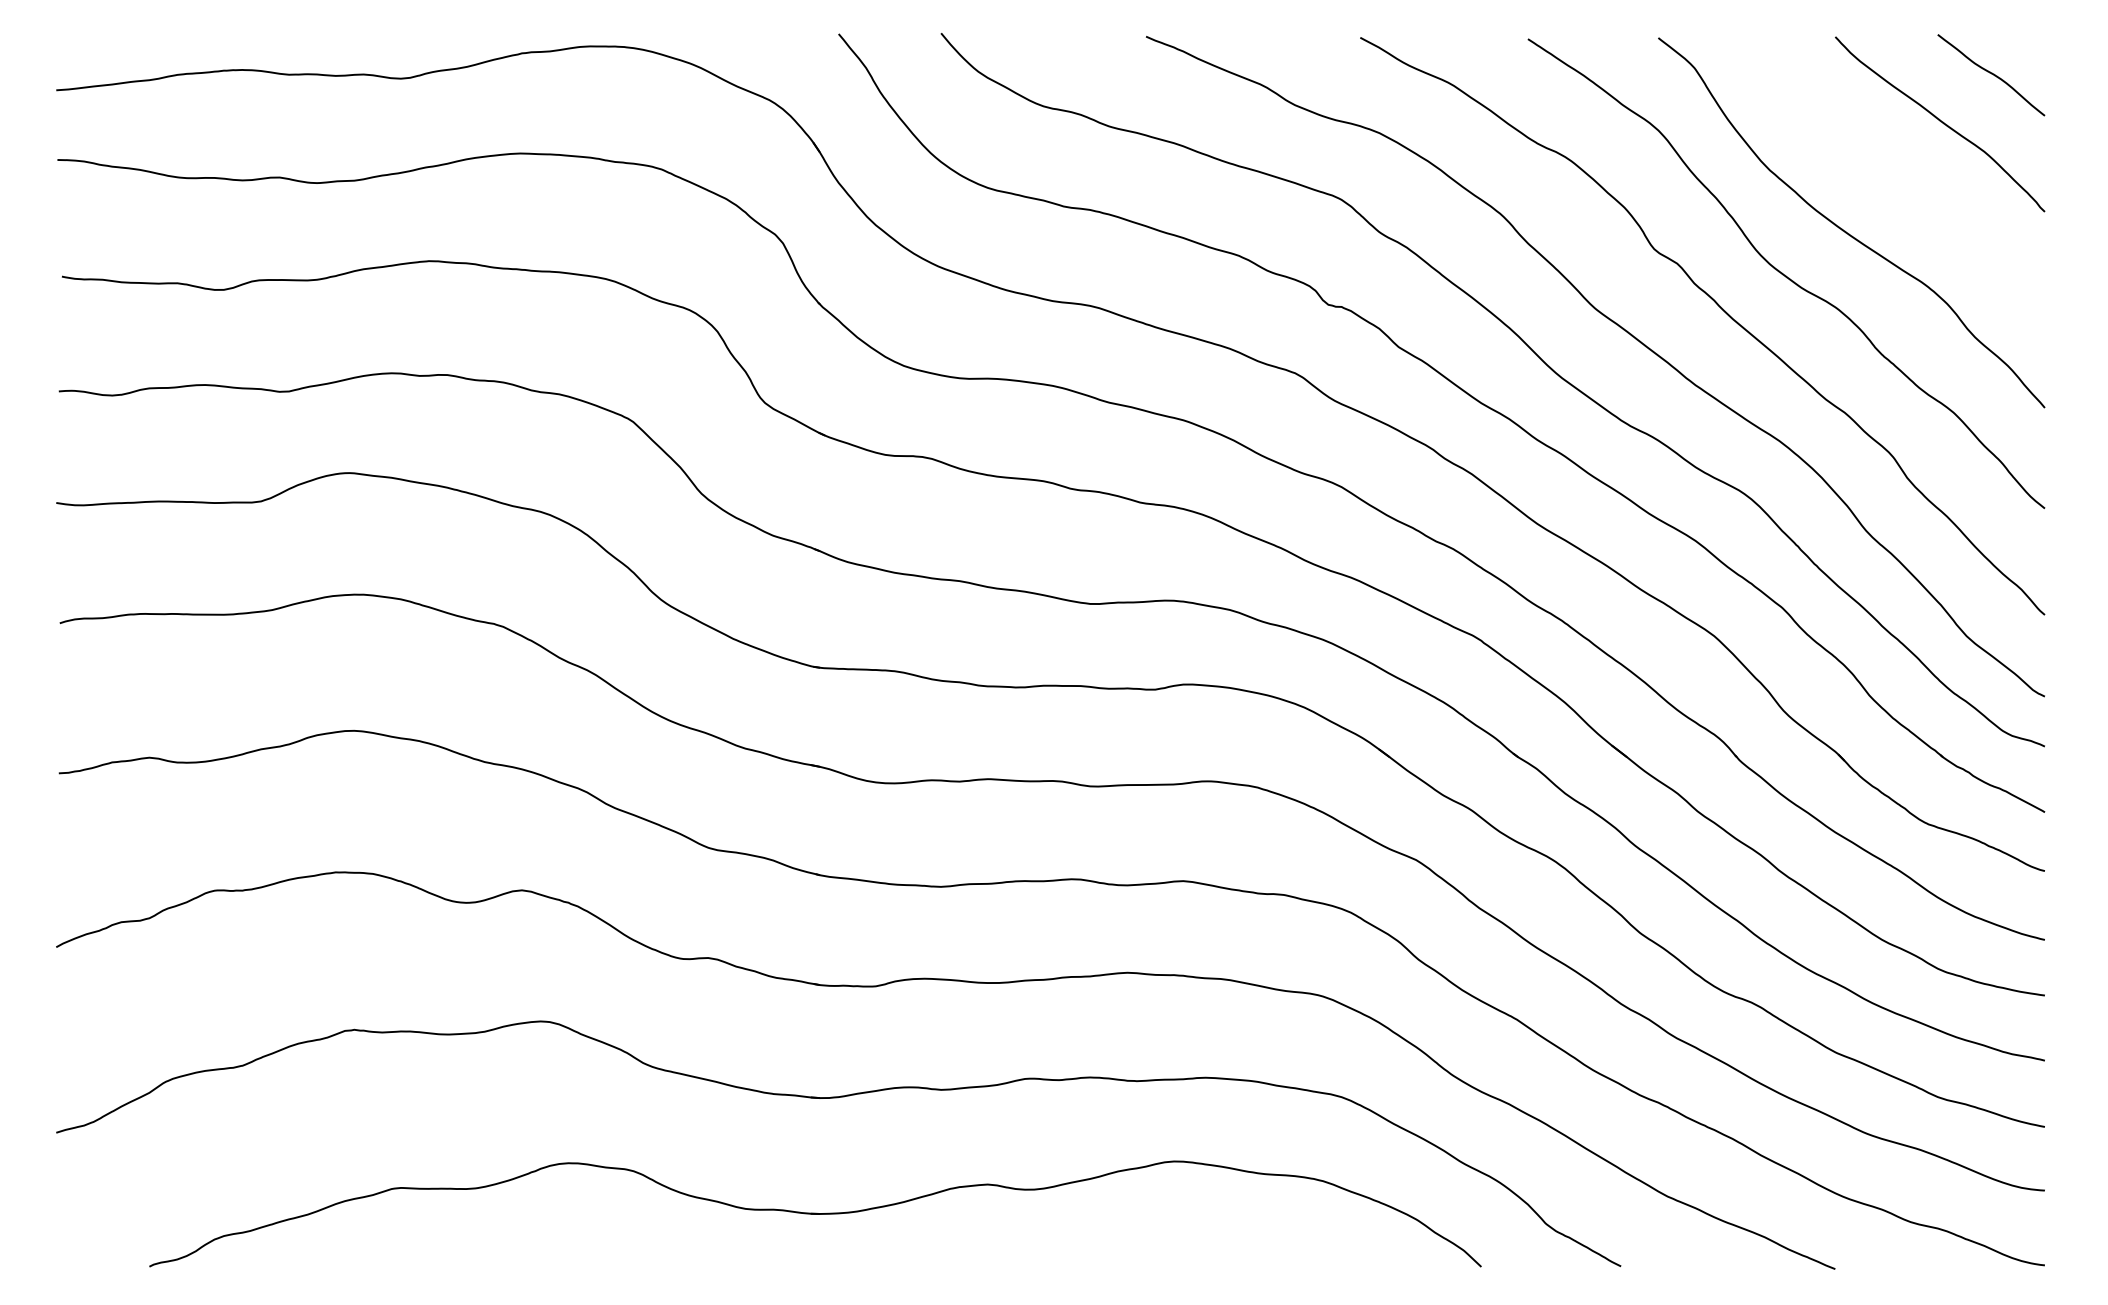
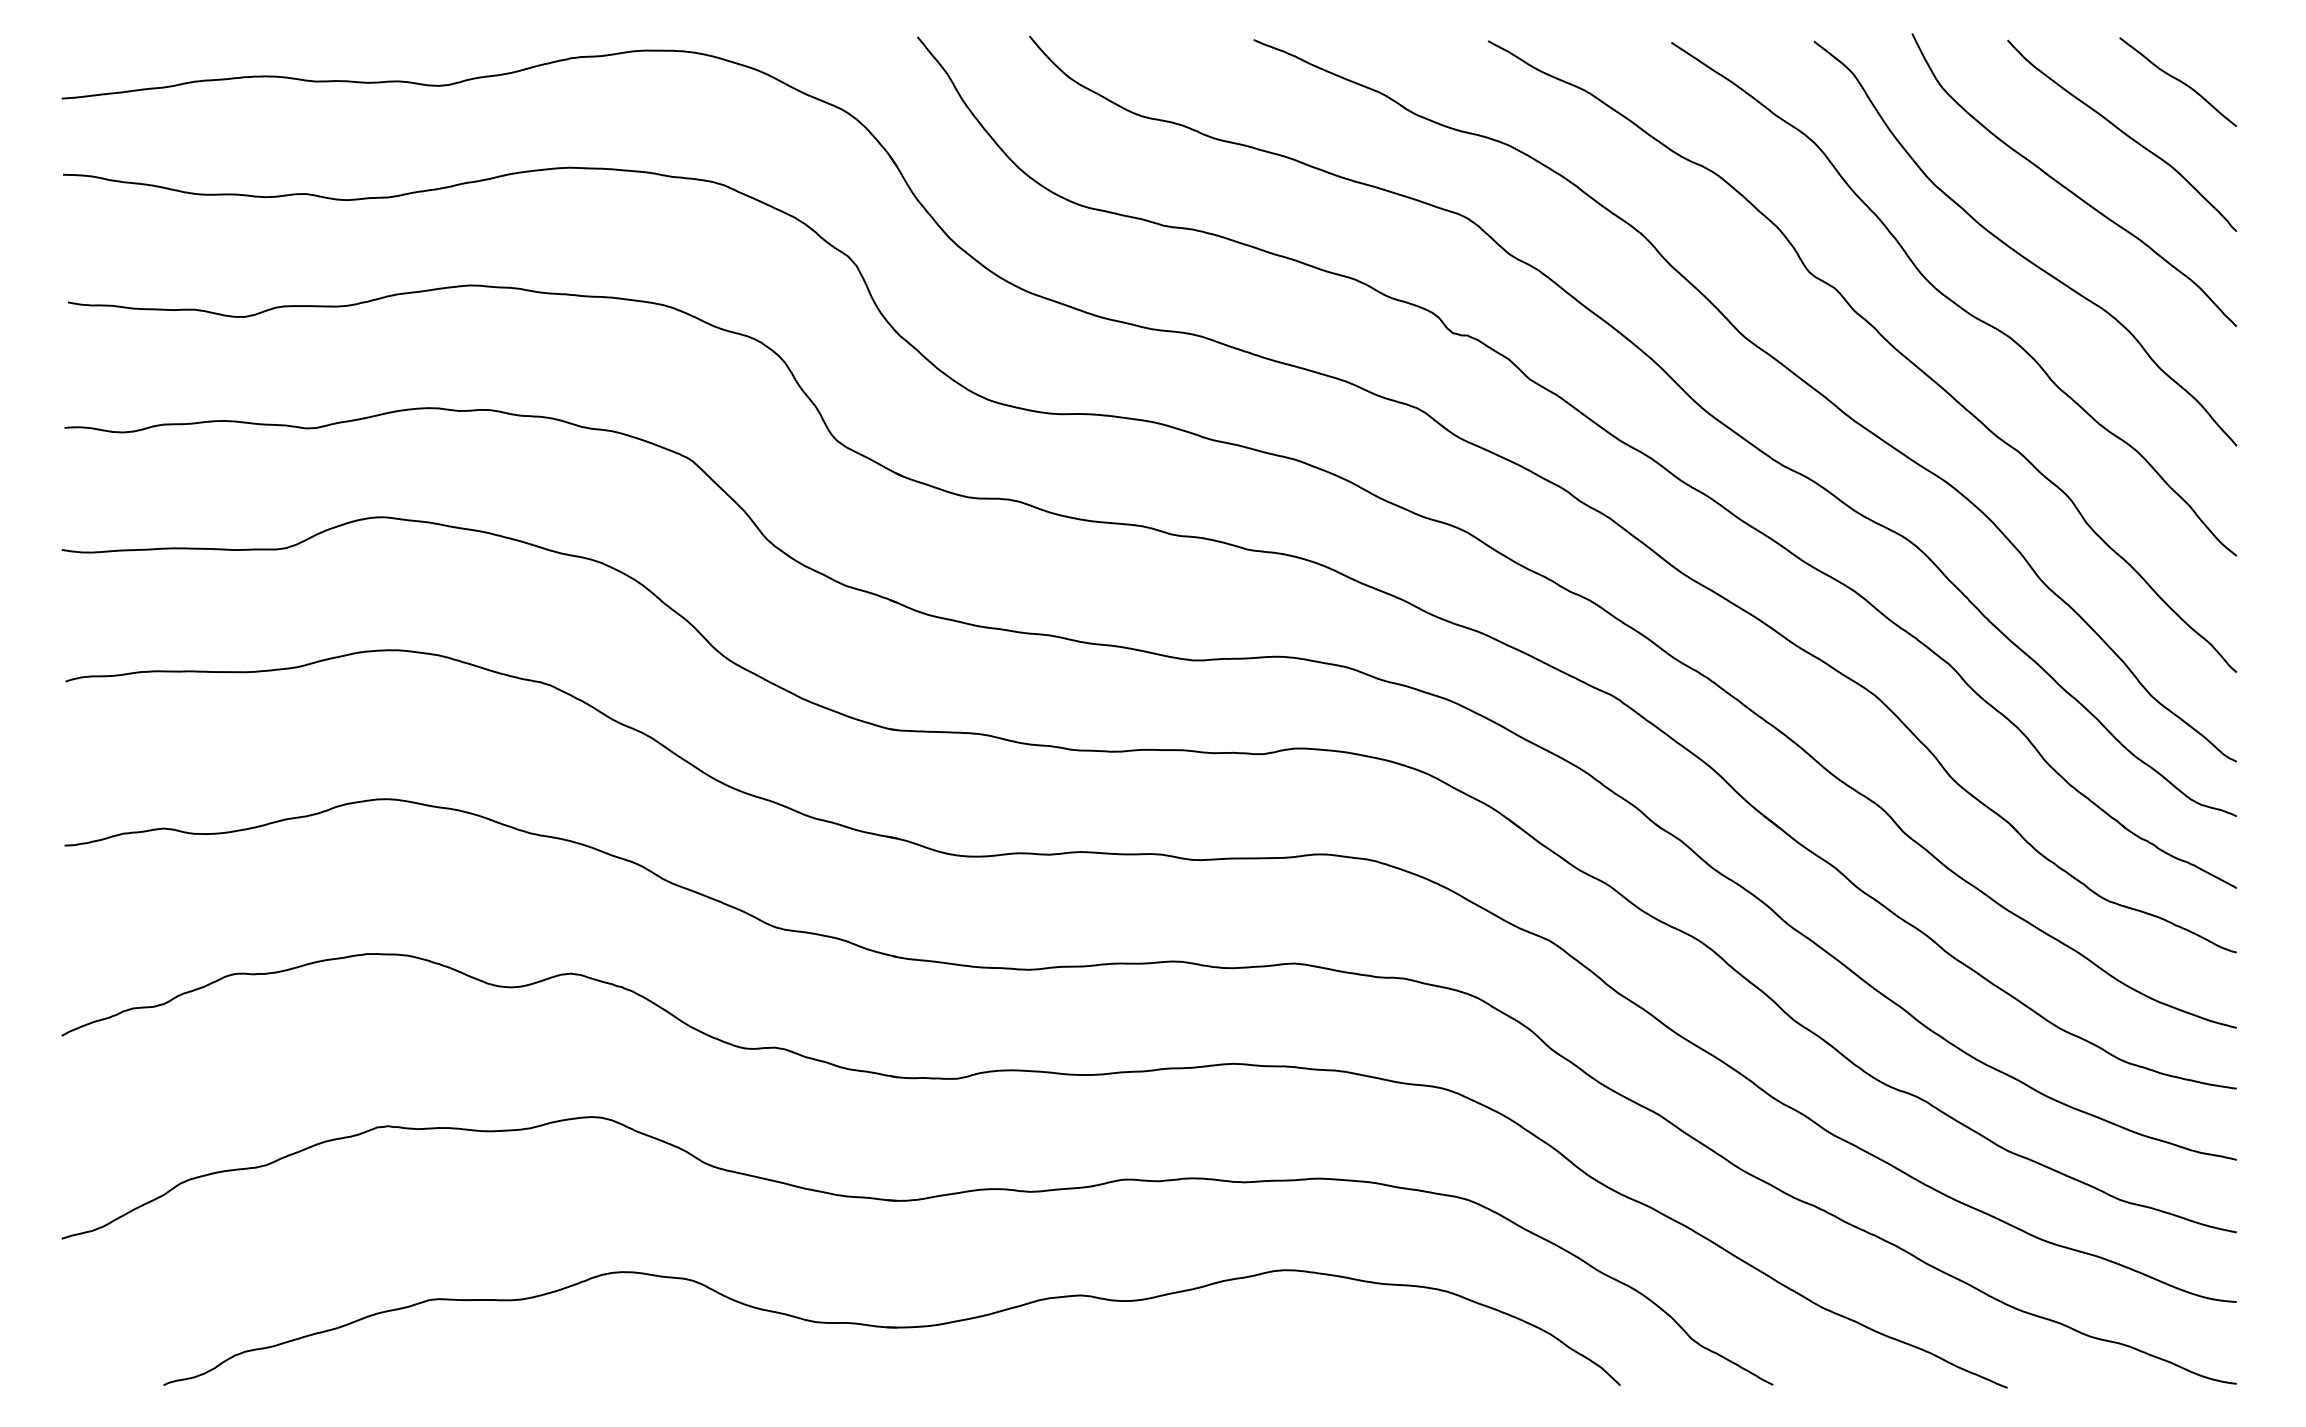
curve: (1891, 172) -> (2068, 188), added

